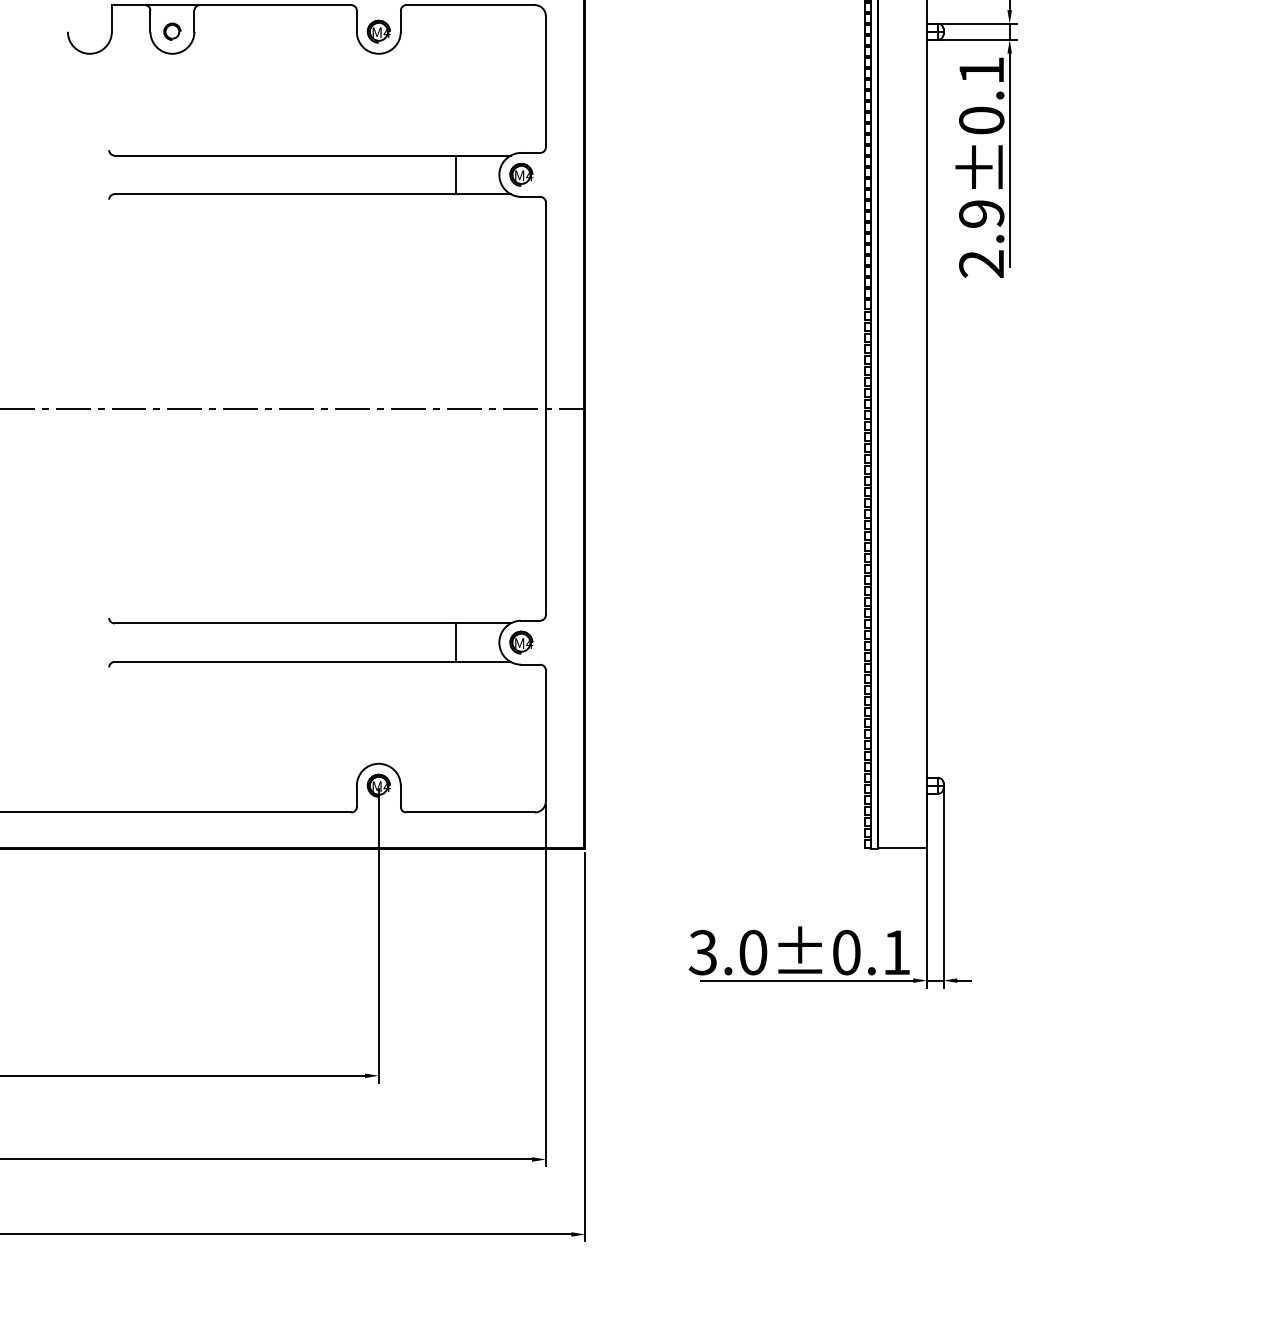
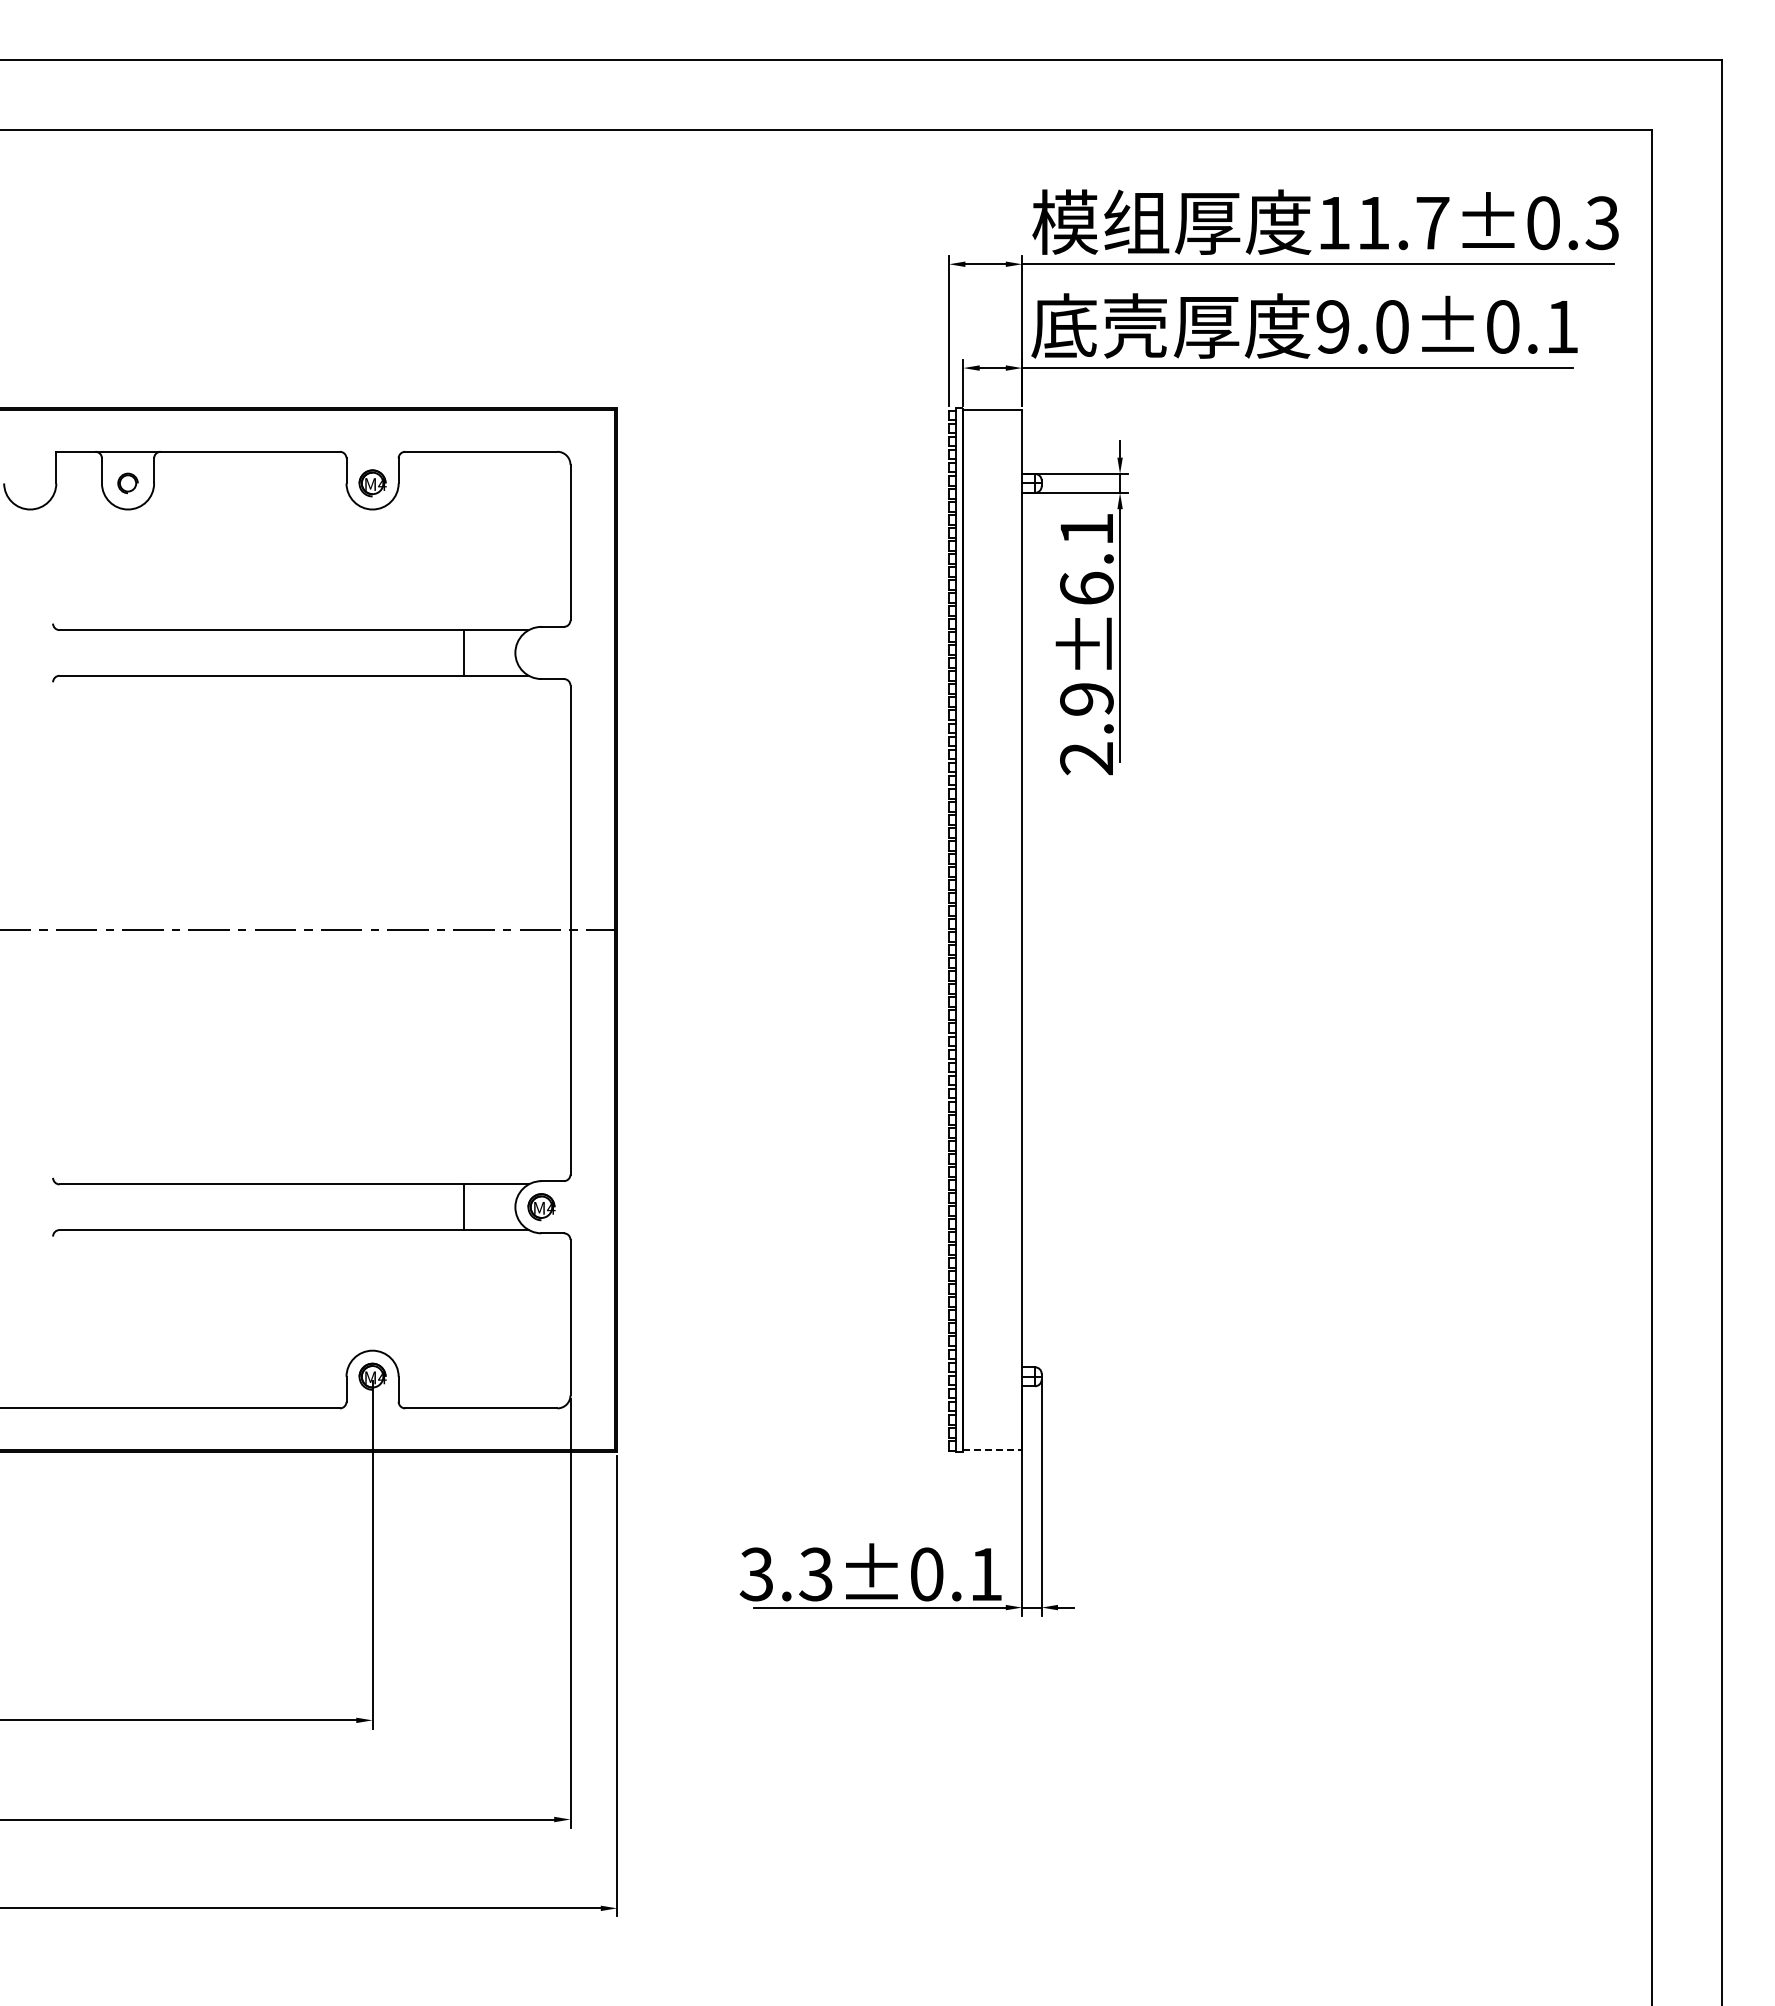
text: (981, 119) -> (1086, 587), 2.9±0.1 -> 2.9±6.1
part: (521, 174) -> (541, 652), removed
line: (902, 848) -> (993, 1450), solid -> dashed
text: (752, 952) -> (815, 1574), 3.0±0.1 -> 3.3±0.1

